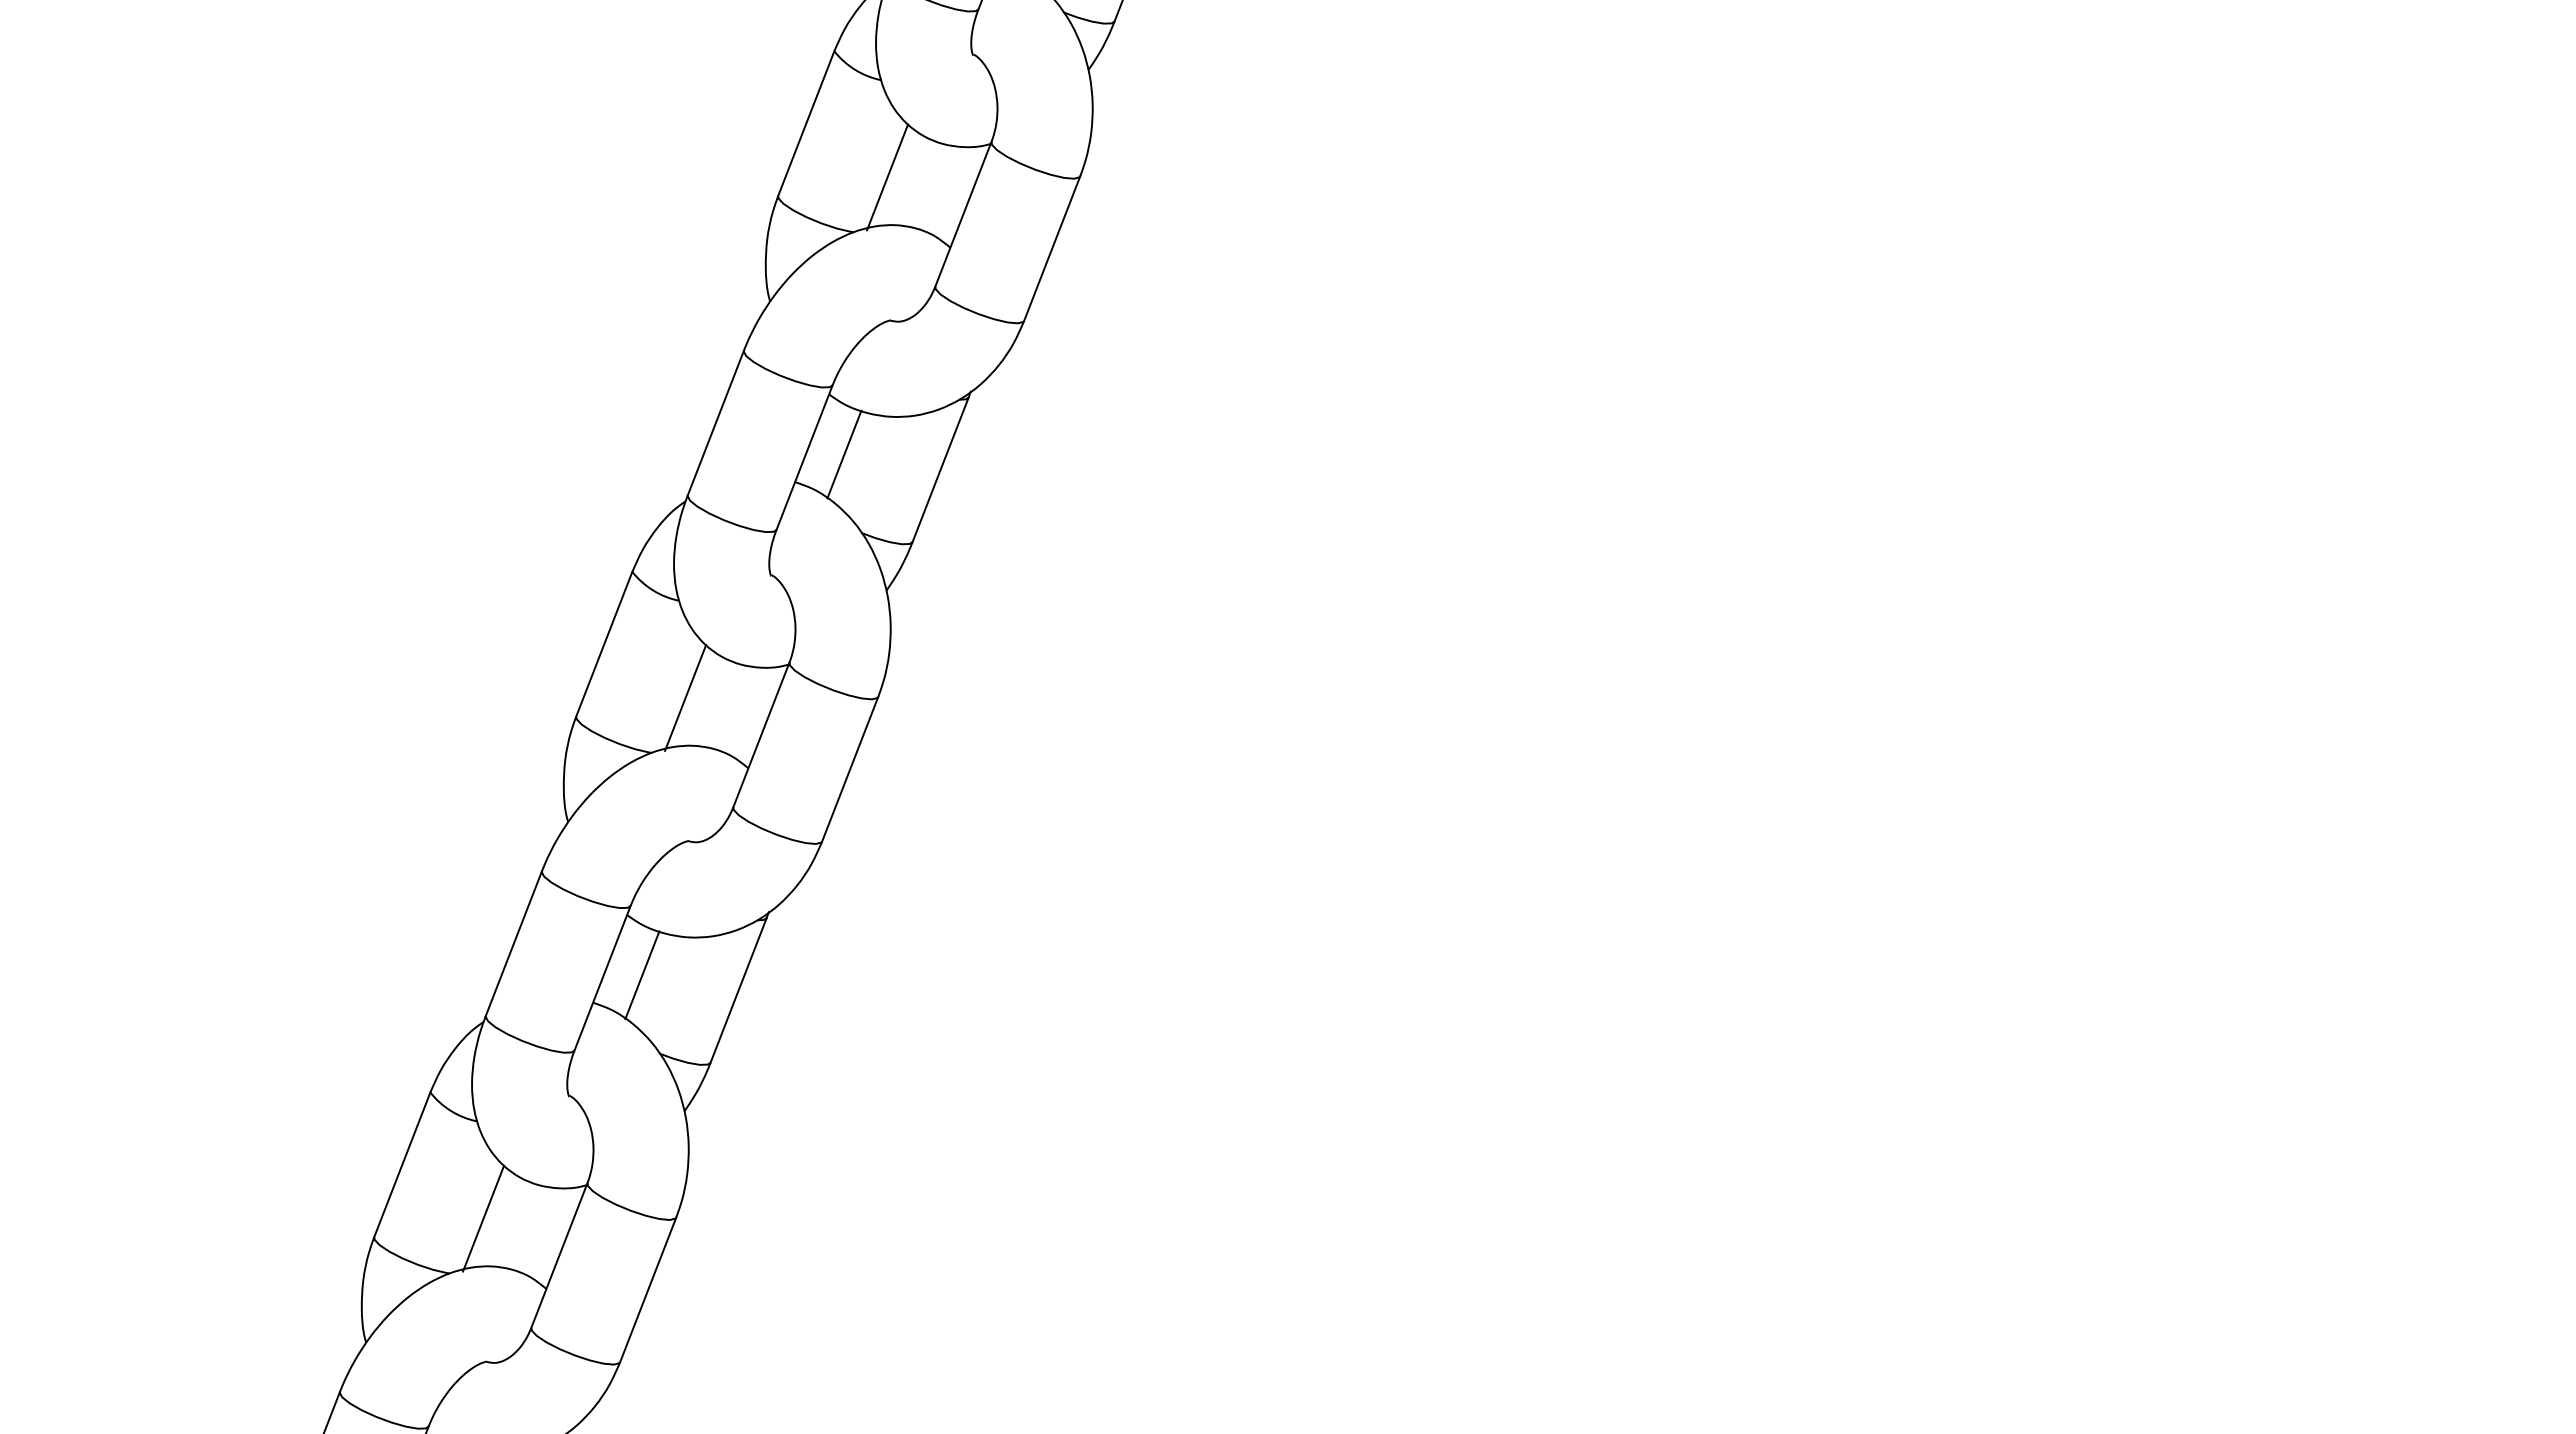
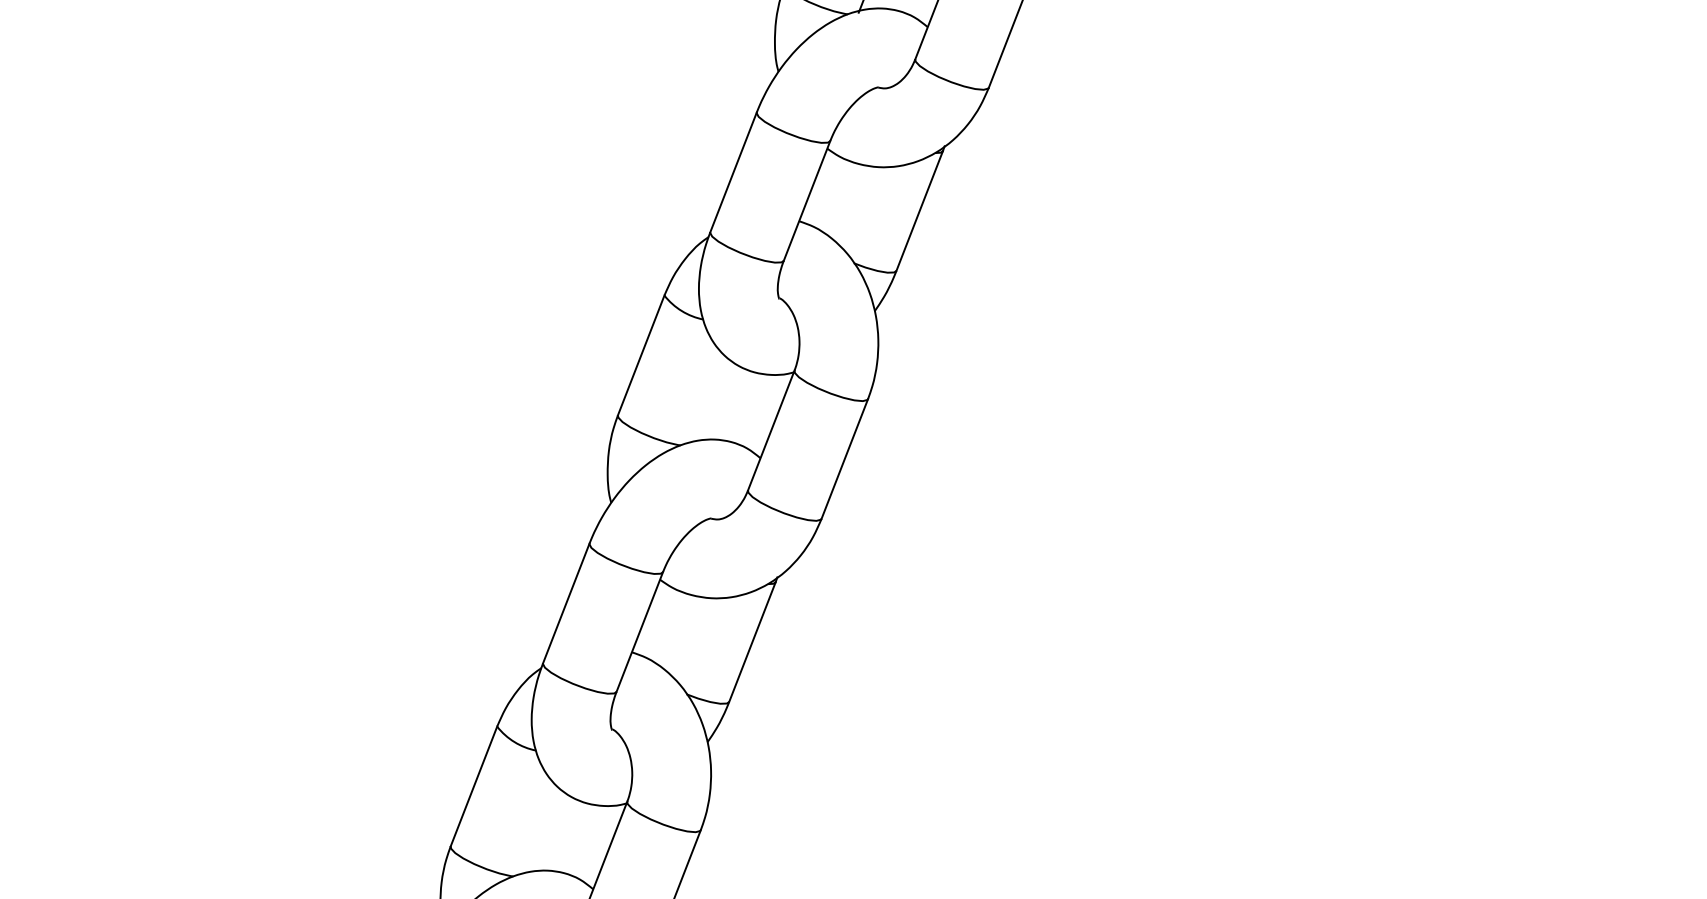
line: (844, 454) -> (840, 198), removed
line: (685, 697) -> (708, 399), removed
line: (642, 975) -> (672, 629), removed
line: (483, 1218) -> (541, 830), removed

